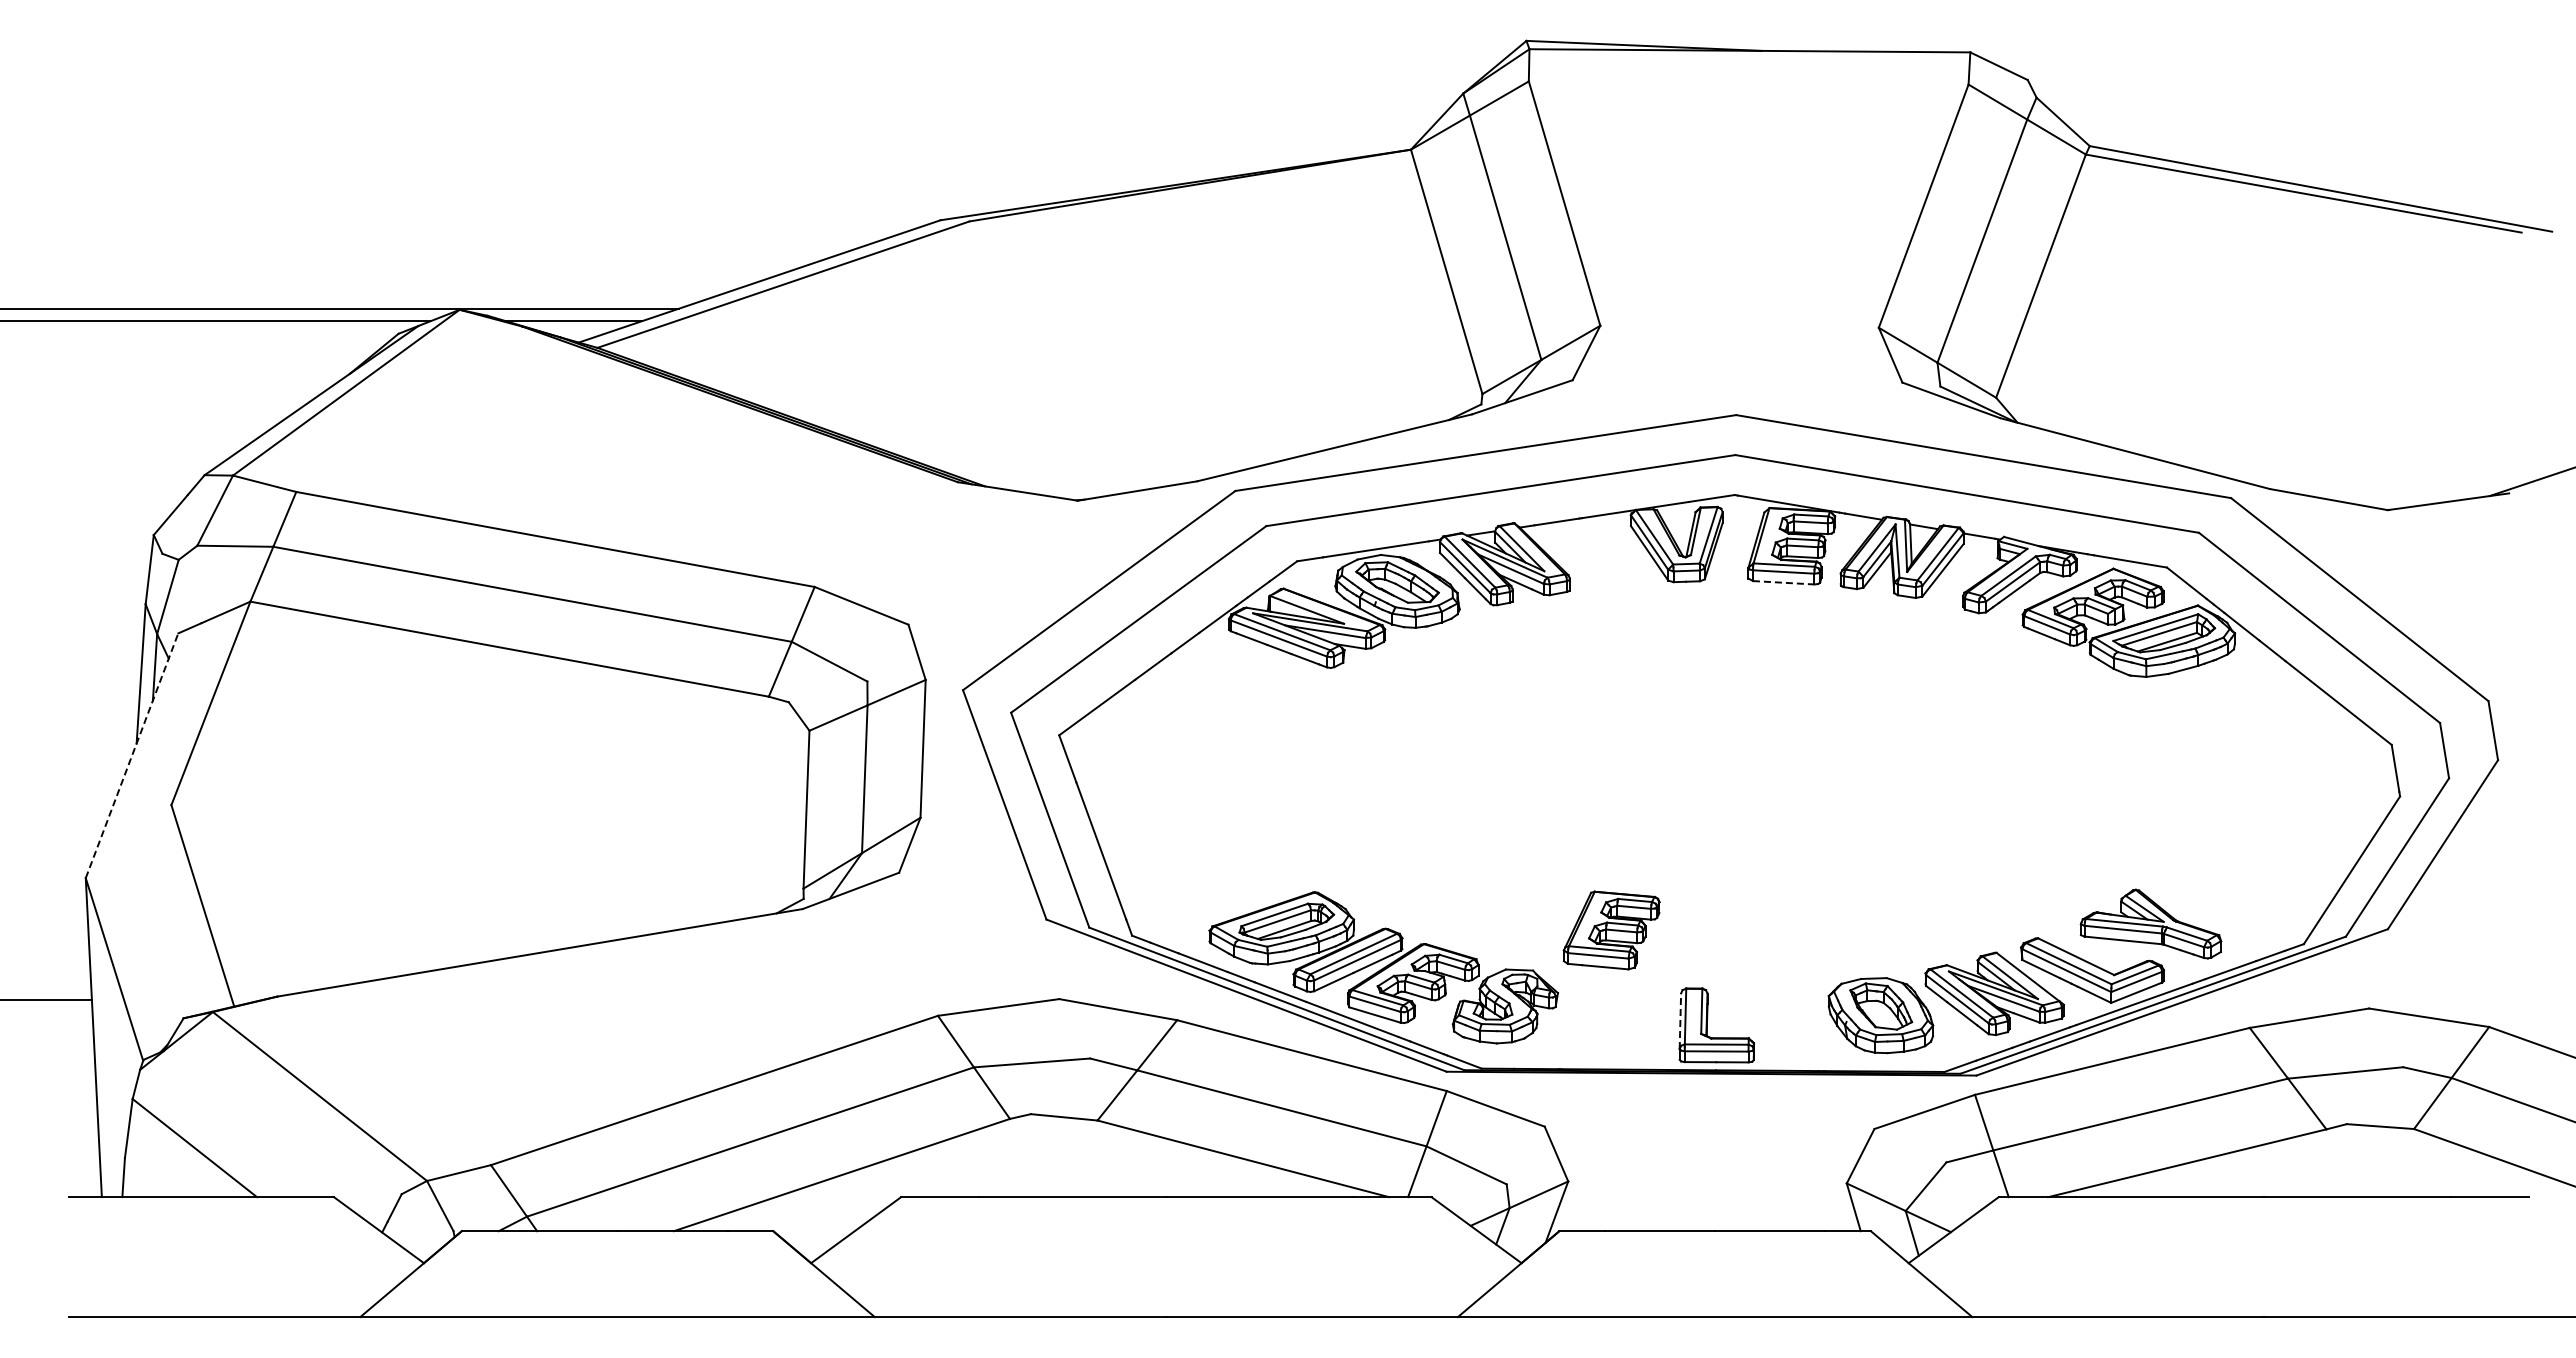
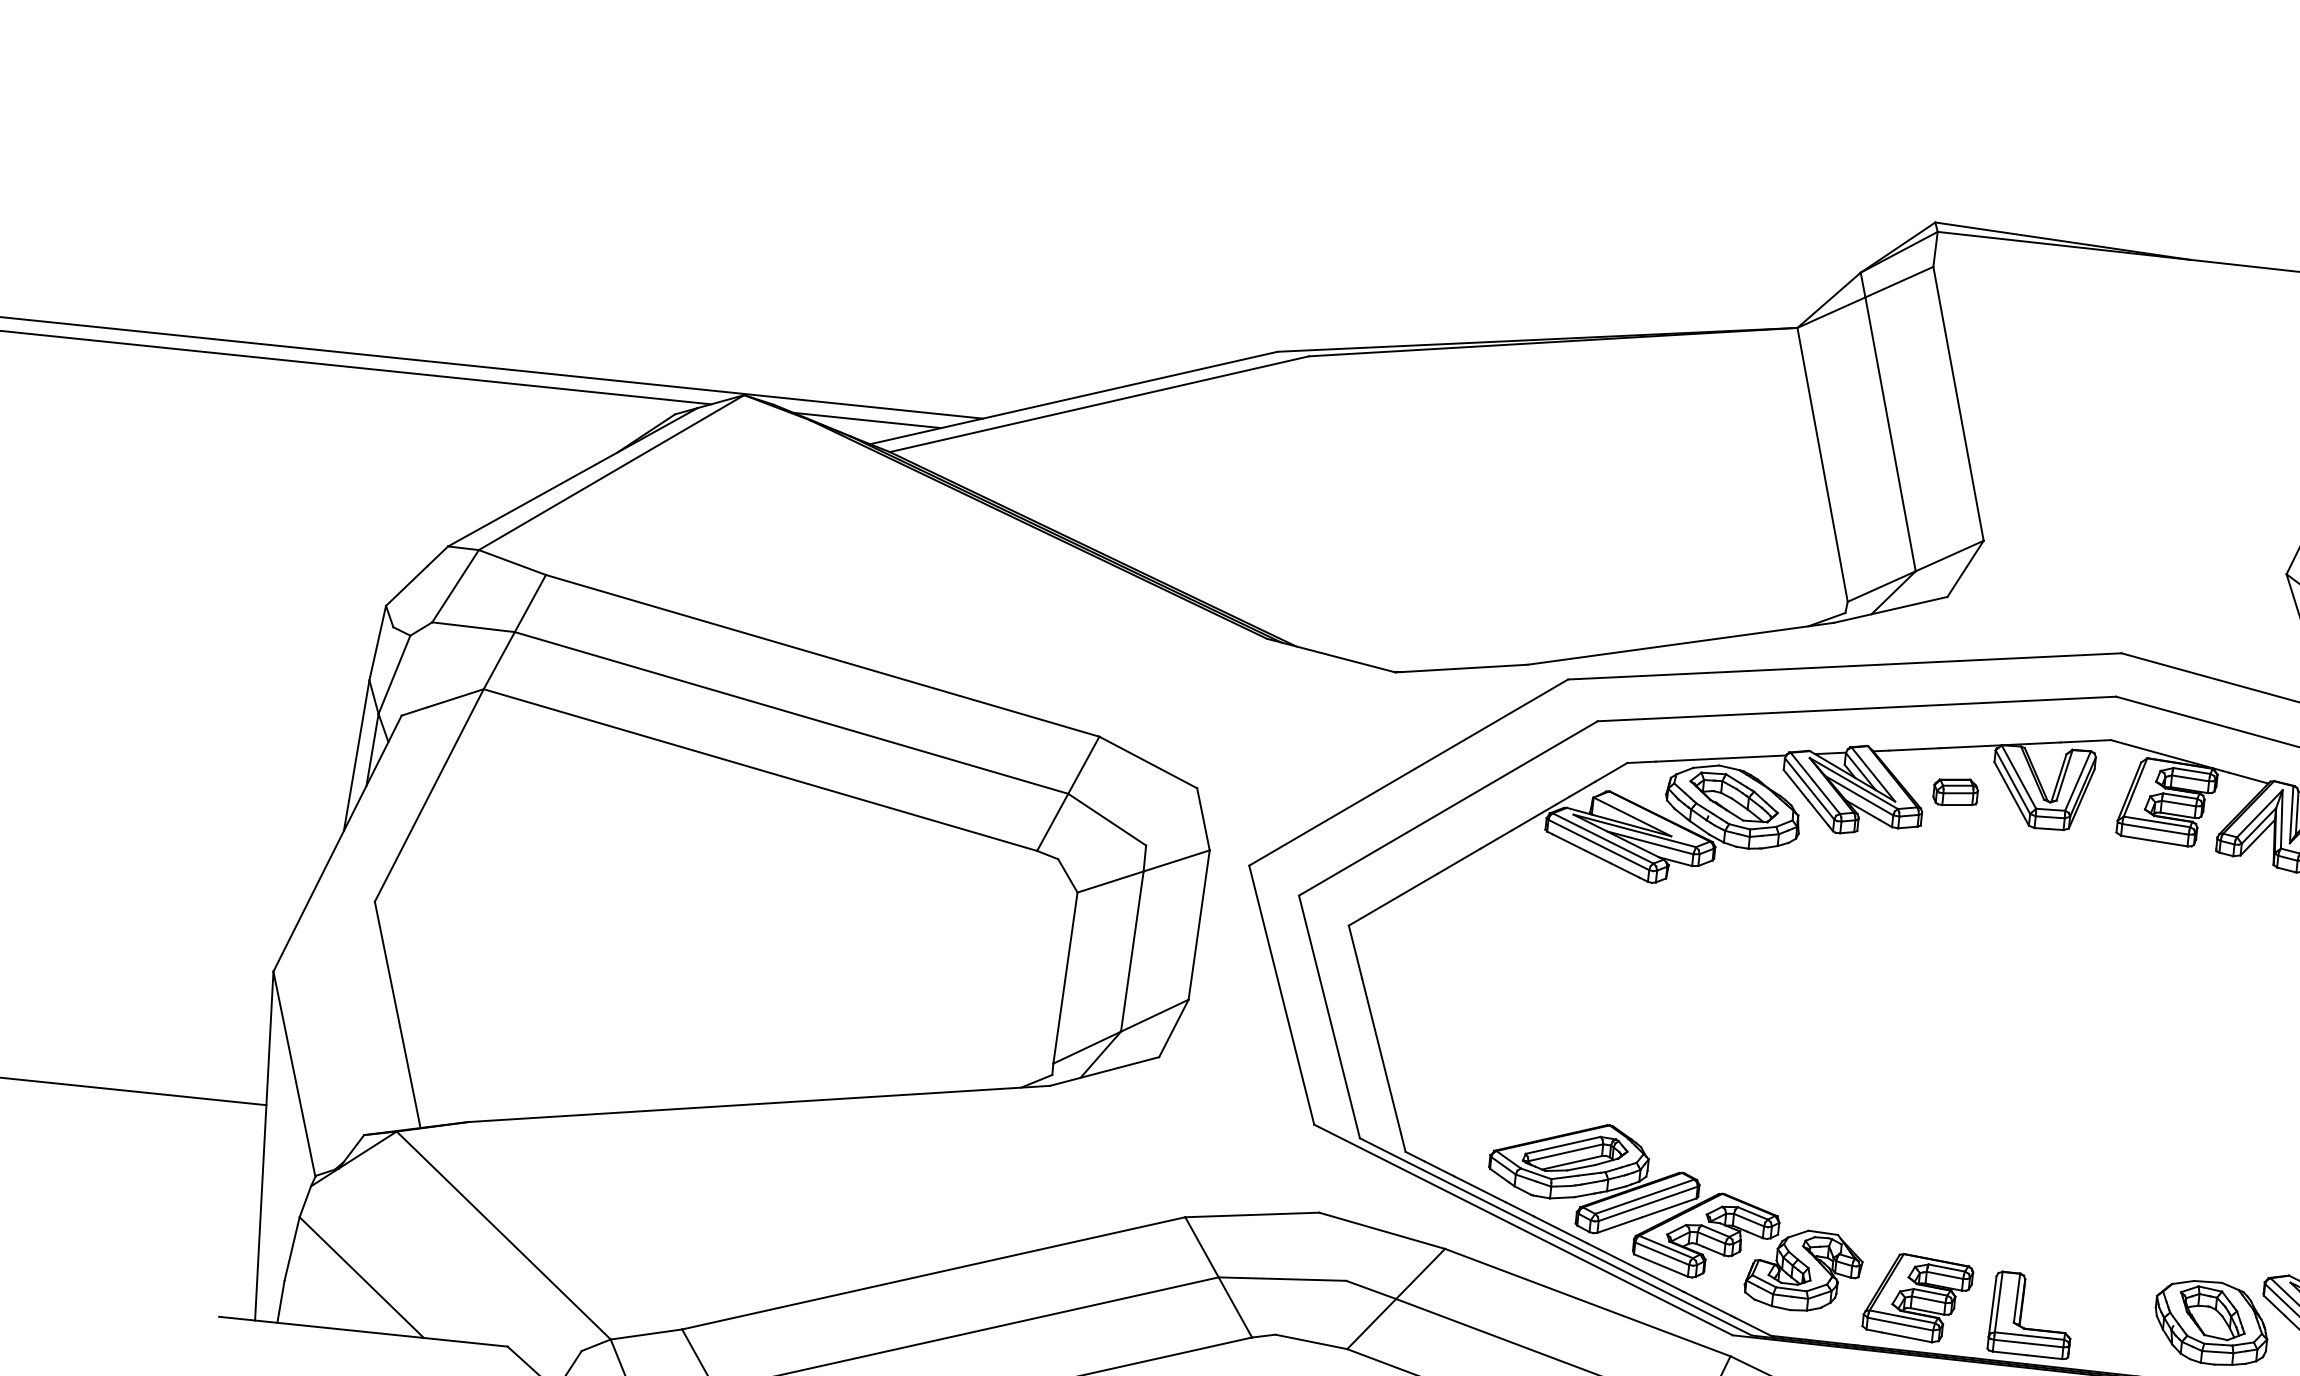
part: (1598, 556) -> (1955, 791), added
line: (1783, 582) -> (2154, 840), dashed -> solid
line: (132, 755) -> (338, 843), dashed -> solid
part: (1611, 930) -> (1917, 1298), moved
line: (1680, 1021) -> (1992, 1306), dashed -> solid

